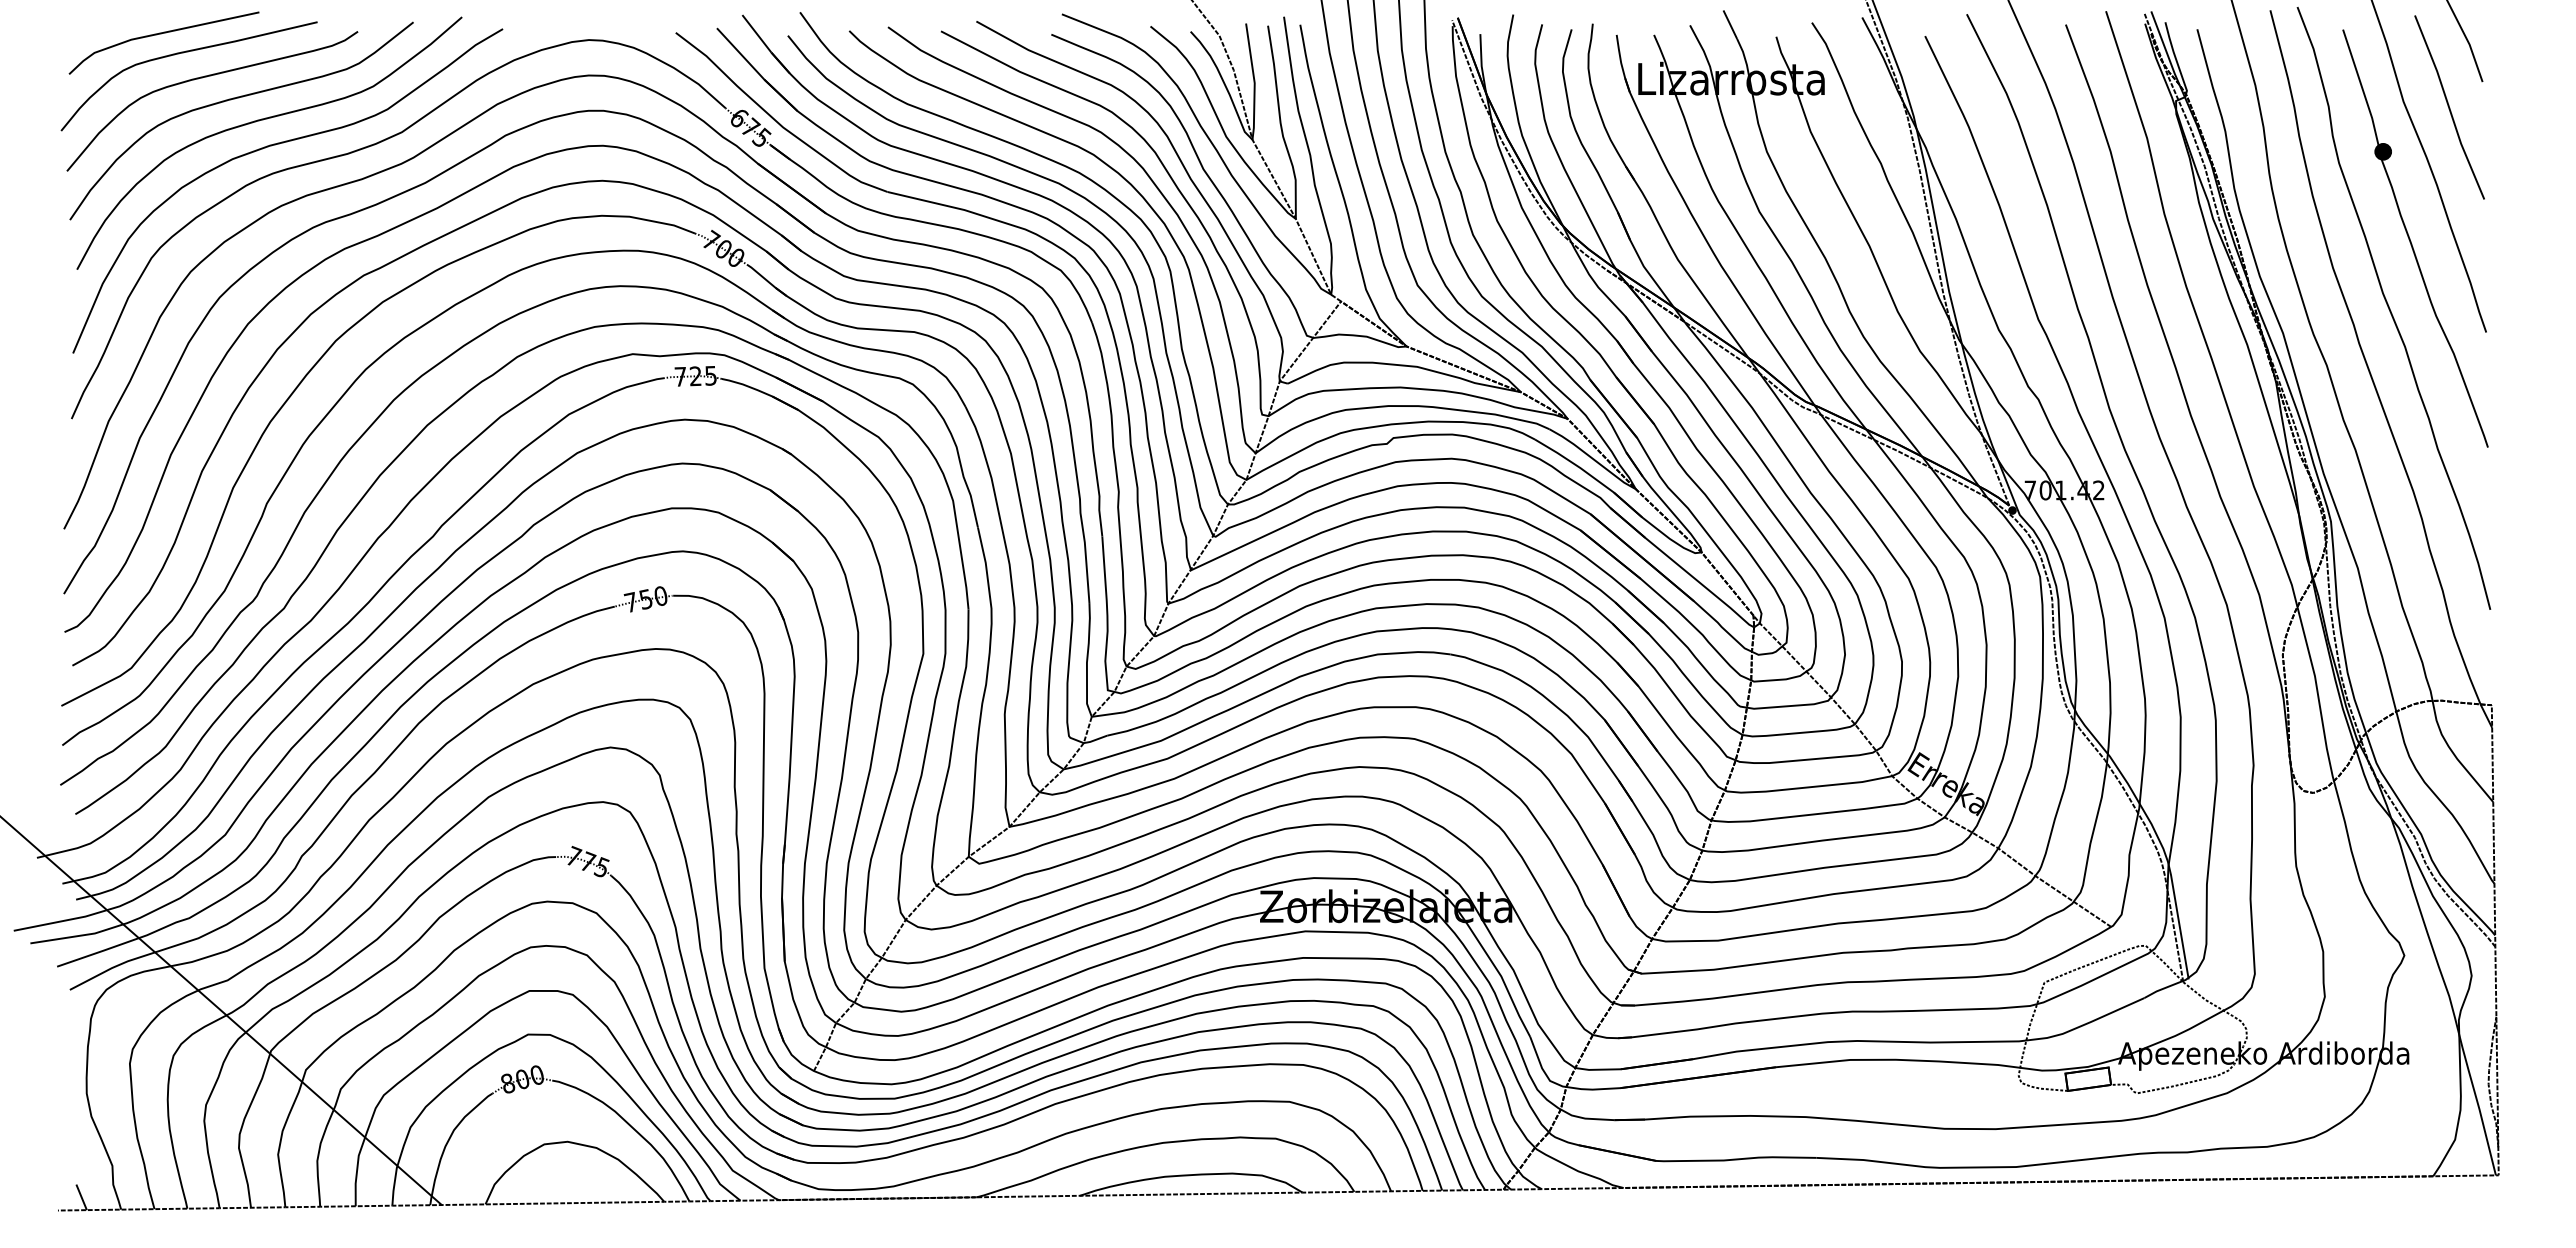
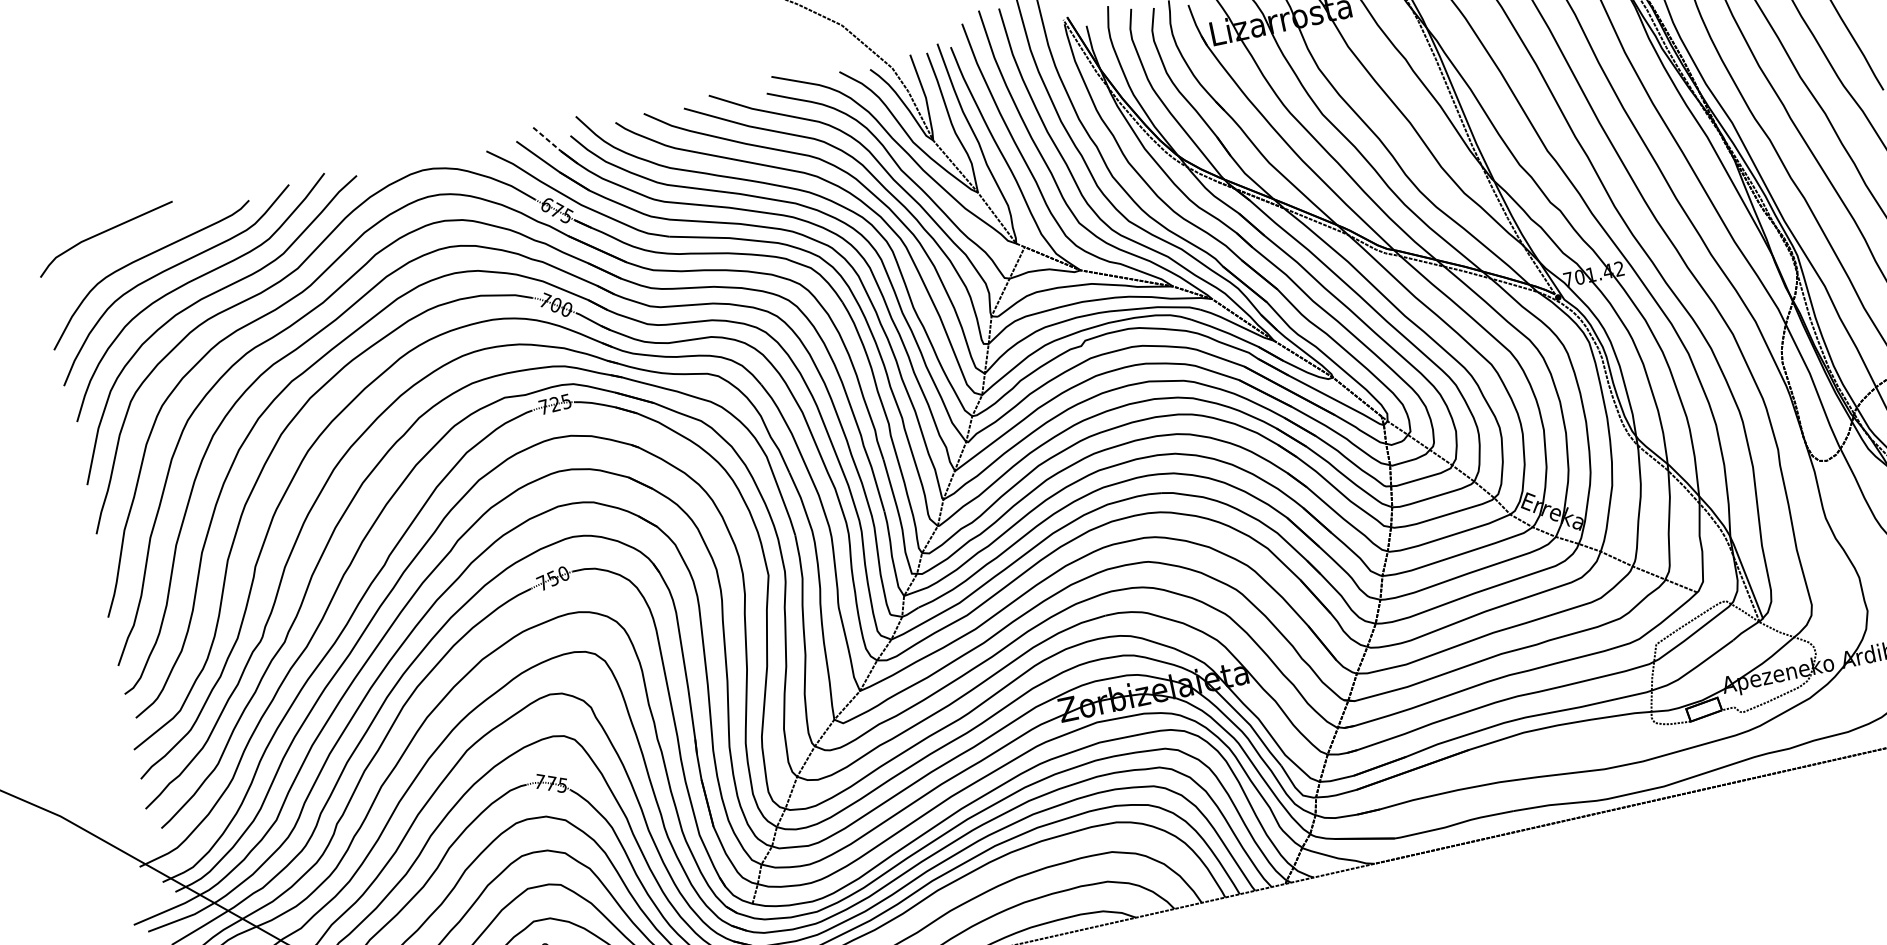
line: (756, 33) -> (546, 139), solid -> dashed
curve: (183, 53) -> (122, 244), removed

